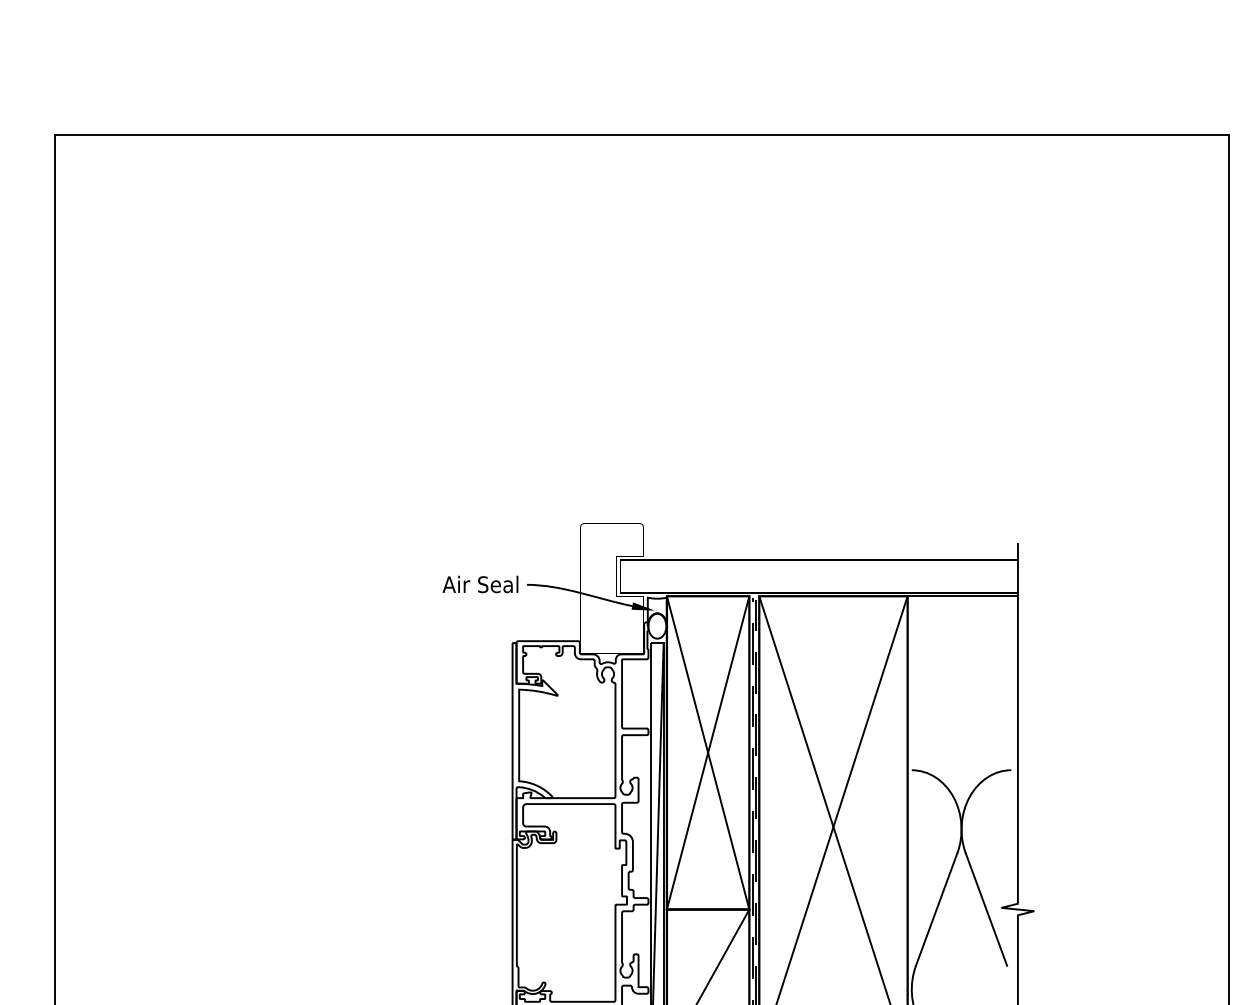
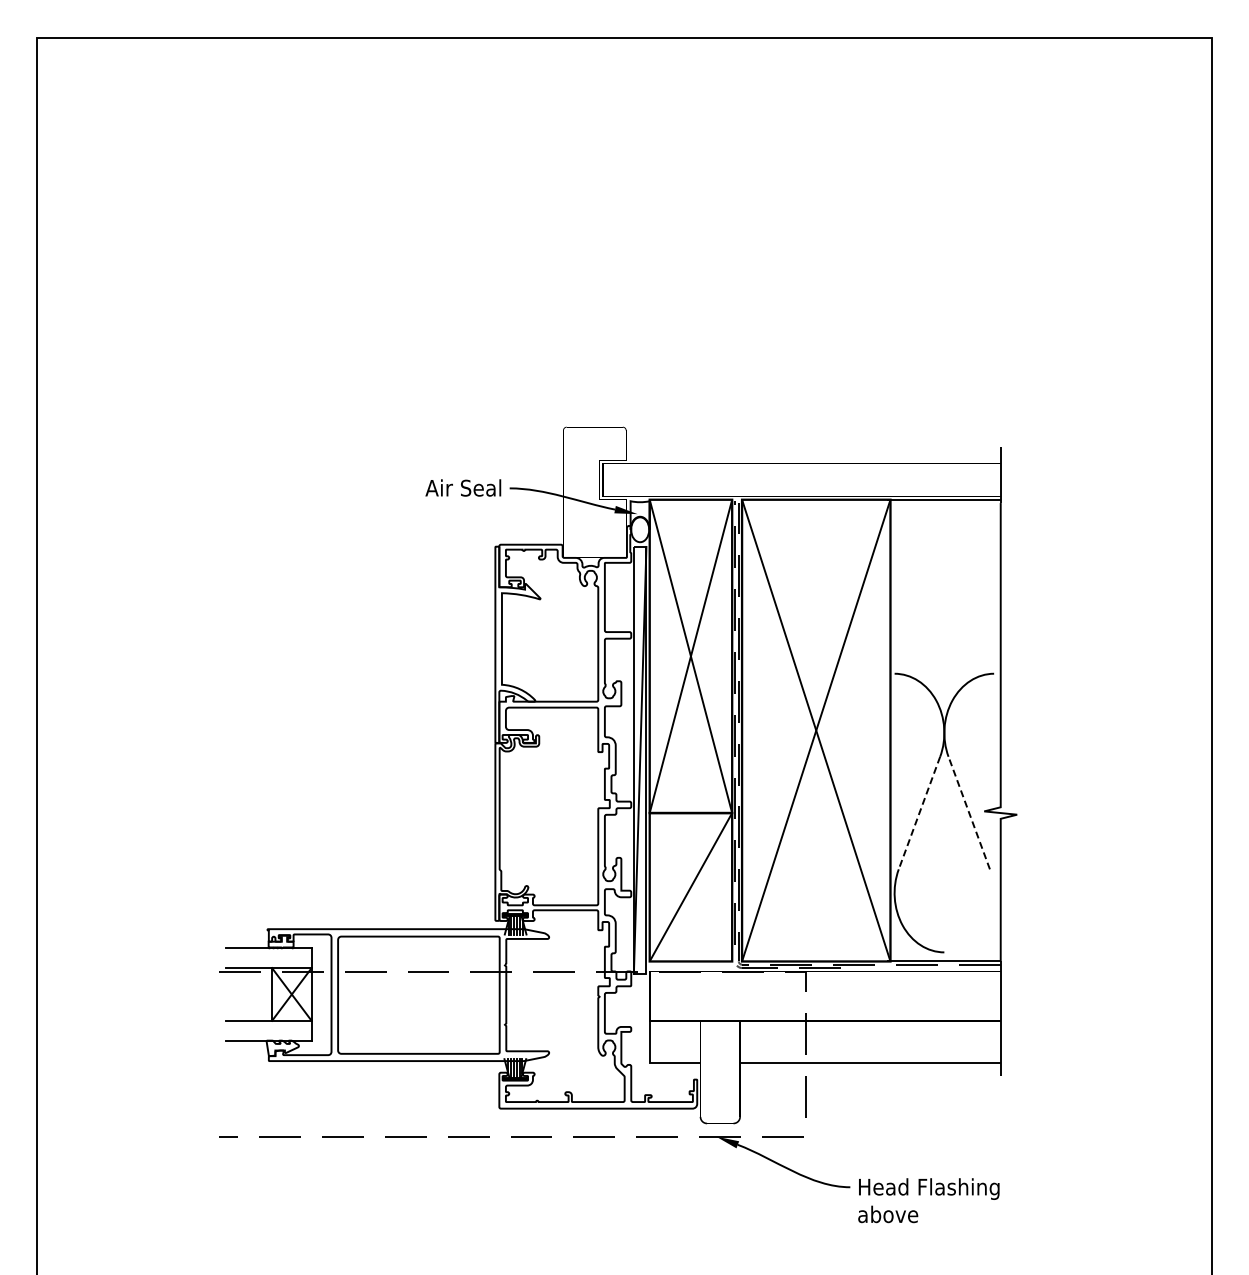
line: (936, 909) -> (919, 813), solid -> dashed
line: (986, 909) -> (969, 813), solid -> dashed

